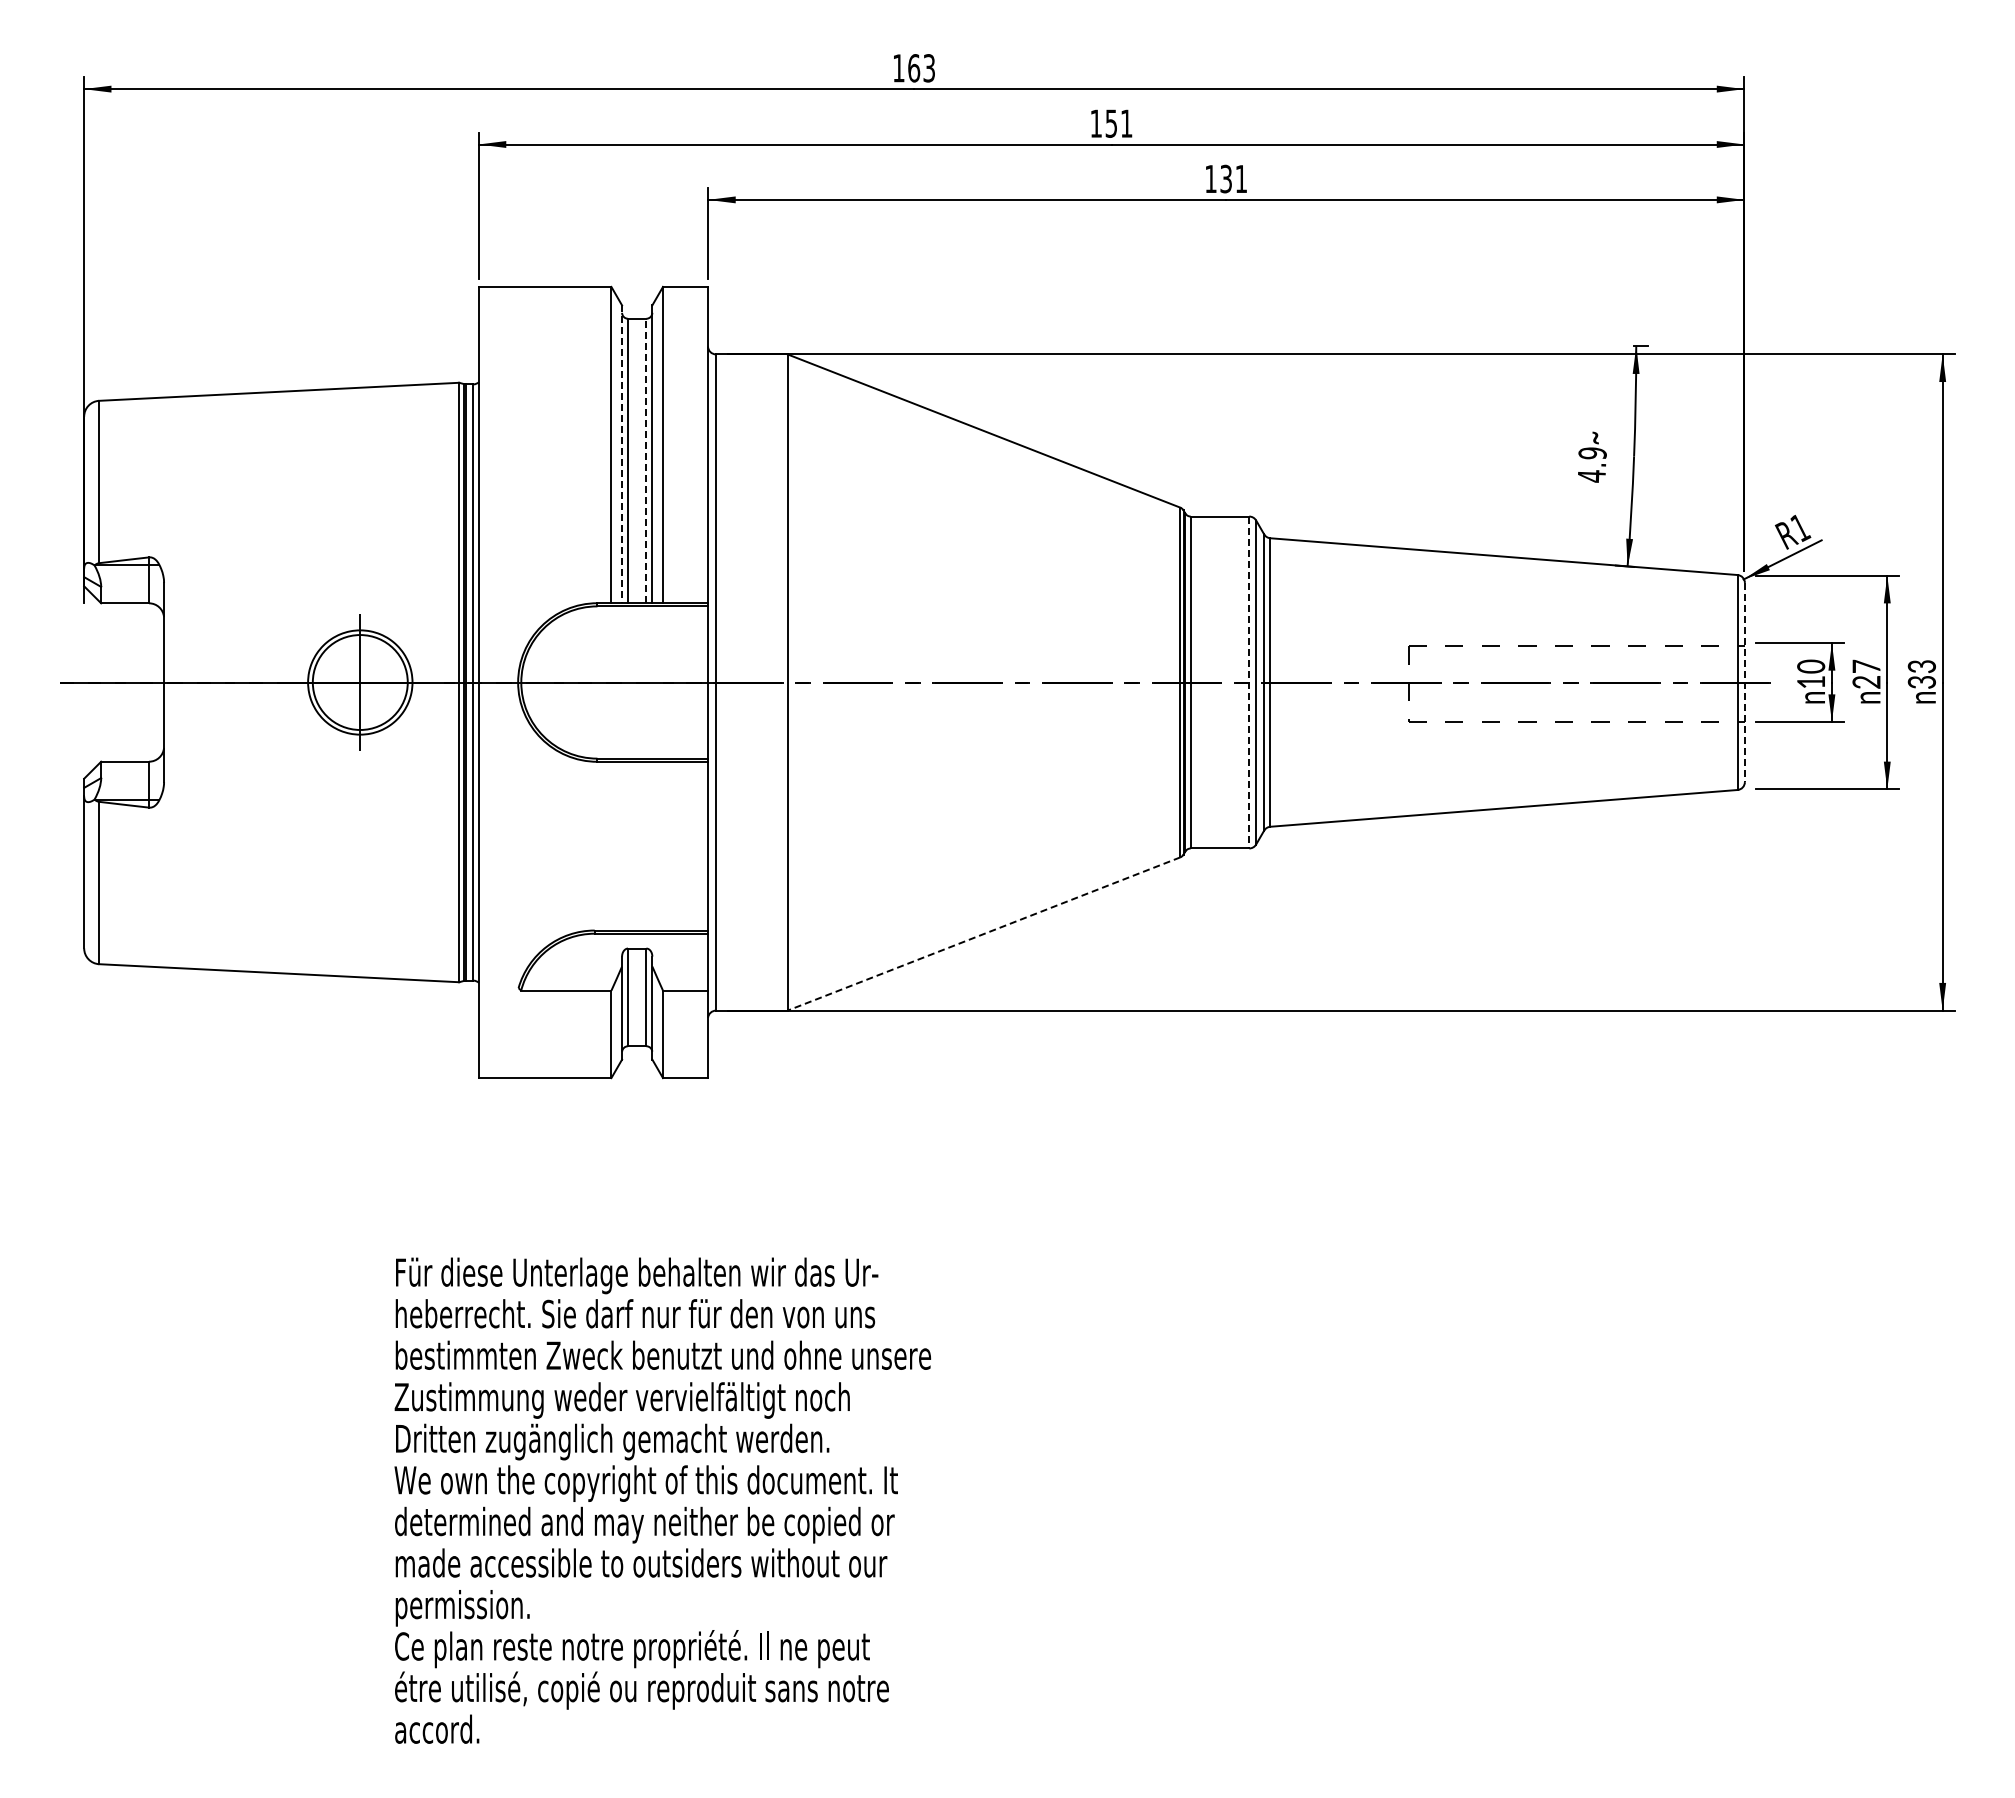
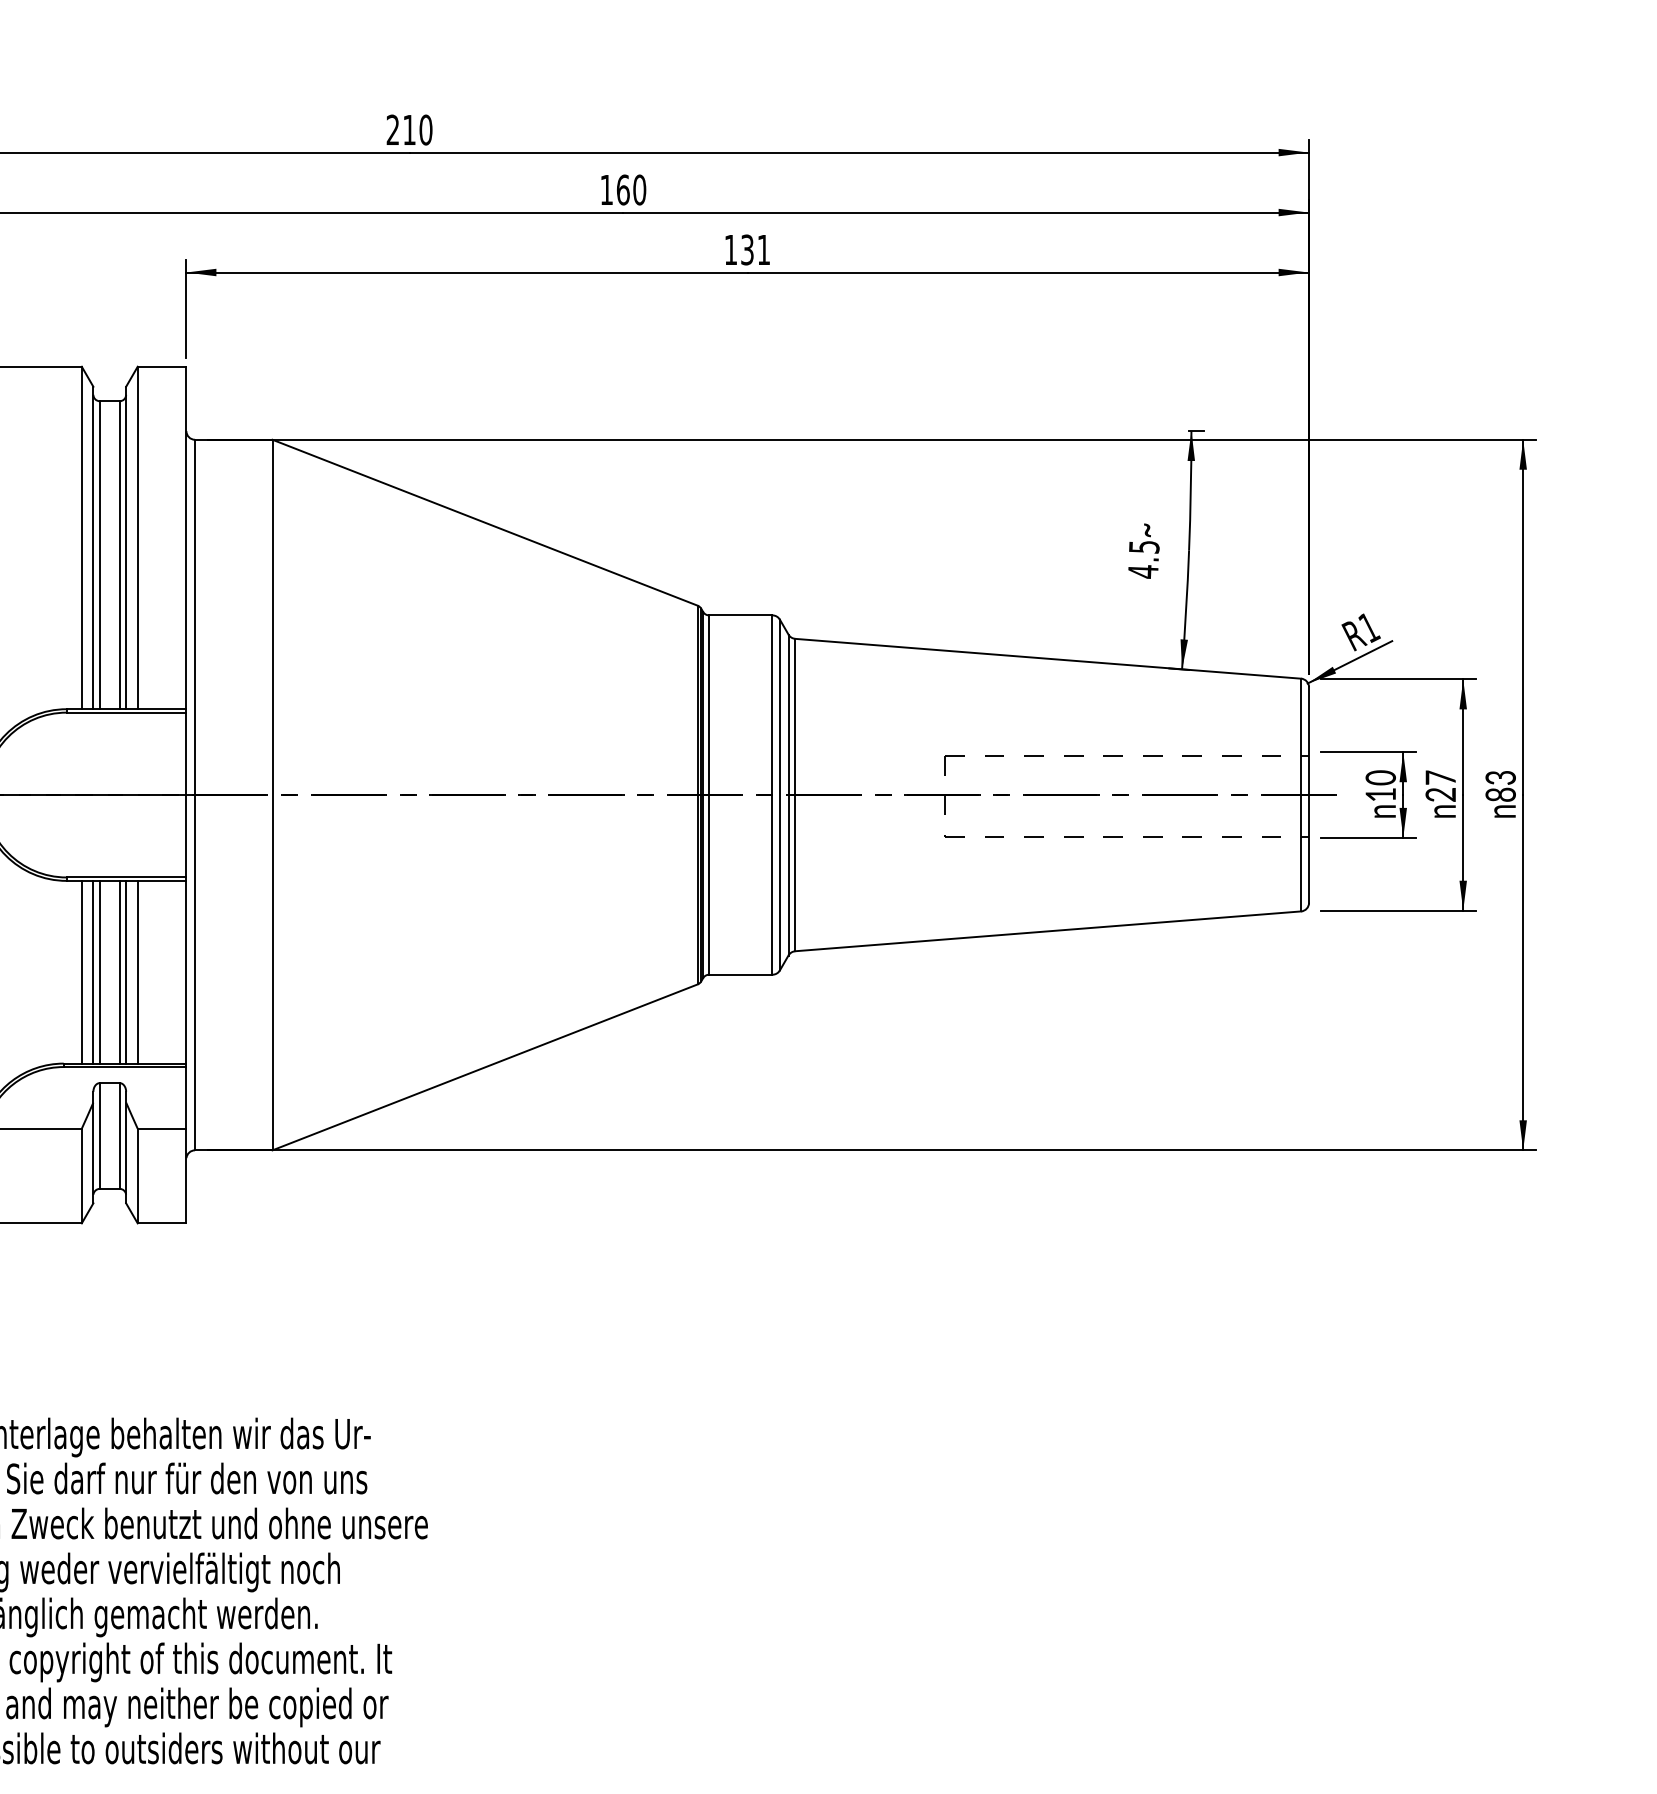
text: (914, 68) -> (409, 130), 163 -> 210
text: (1118, 123) -> (630, 189), 151 -> 160
text: (1592, 453) -> (1144, 547), 4.9 -> 4.5
line: (622, 454) -> (93, 548), dashed -> solid
line: (646, 460) -> (119, 554), dashed -> solid
text: (1921, 681) -> (1500, 793), 33 -> 83
line: (1249, 682) -> (772, 795), dashed -> solid
line: (1744, 682) -> (1308, 795), dashed -> solid
line: (611, 845) -> (81, 971), added
line: (622, 845) -> (93, 971), added
line: (628, 845) -> (100, 971), added
line: (646, 845) -> (119, 971), added
line: (652, 845) -> (126, 971), added
line: (663, 845) -> (138, 971), added
line: (983, 934) -> (484, 1067), dashed -> solid

